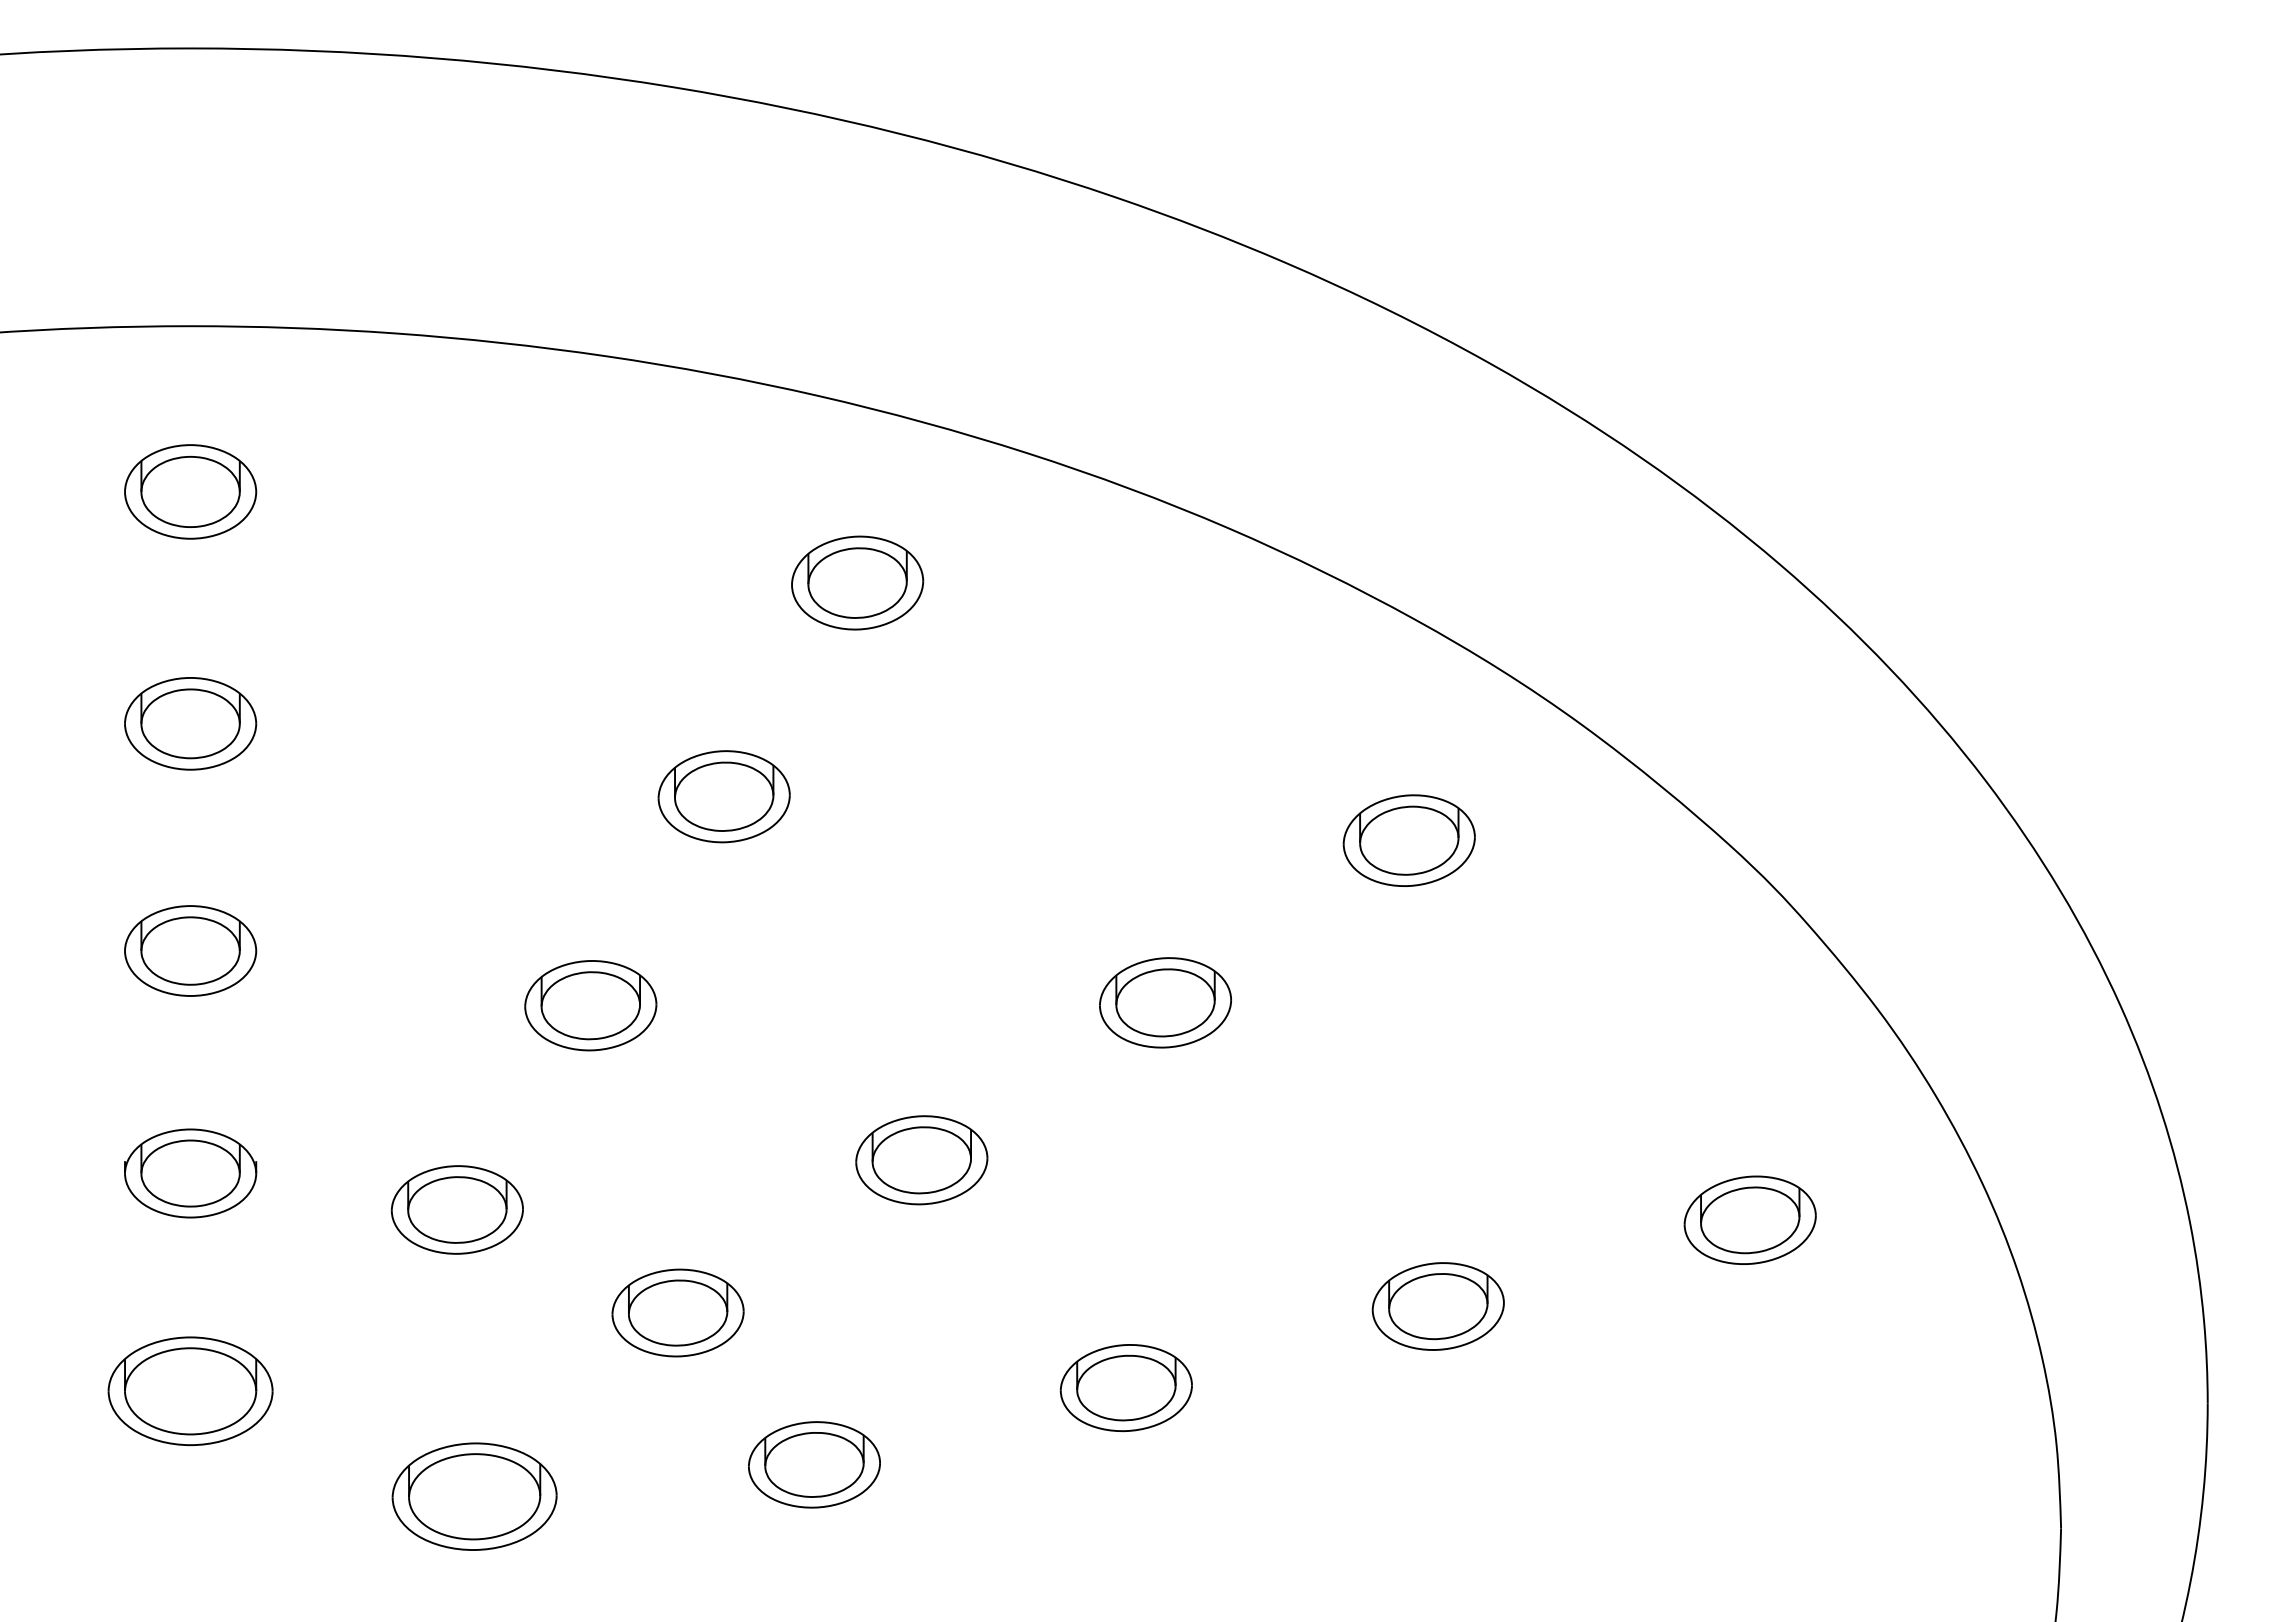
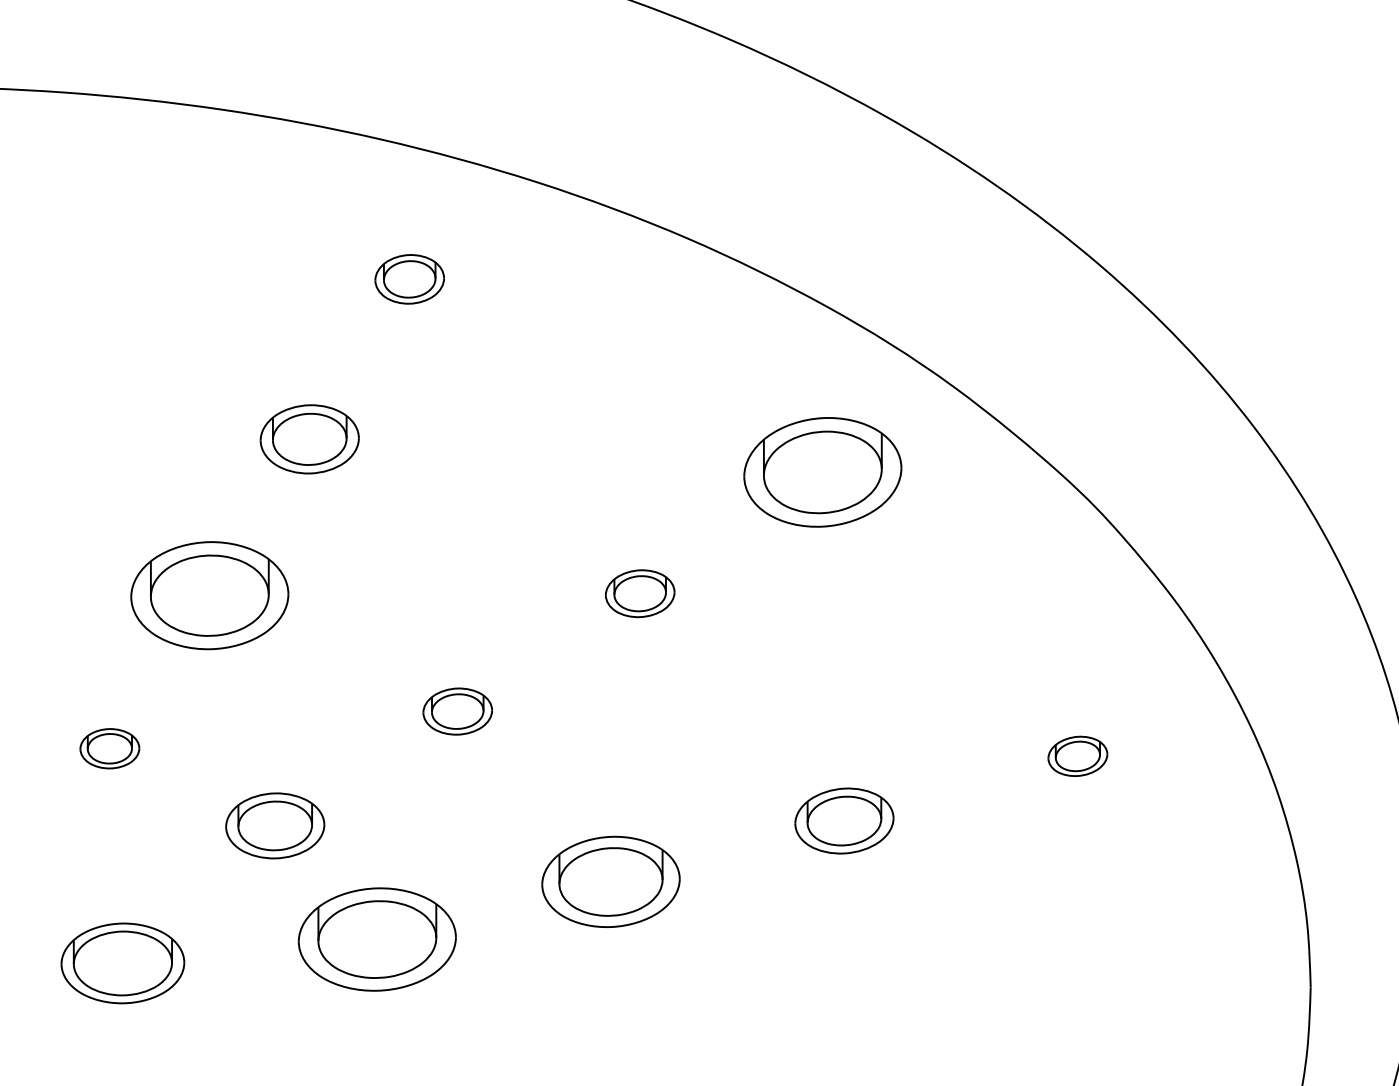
part: (857, 582) -> (409, 278), size x0.7
part: (1408, 840) -> (822, 472), size x1.6
part: (1165, 1002) -> (640, 593), size x0.7
part: (590, 1005) -> (209, 595), size x1.6
part: (921, 1160) -> (457, 711), size x0.7
part: (456, 1209) -> (109, 748), size x0.6
part: (1749, 1219) -> (1077, 755), size x0.6
part: (1125, 1388) -> (610, 882), size x1.4
part: (814, 1464) -> (377, 939), size x1.6

